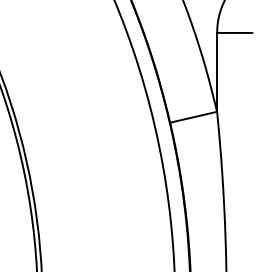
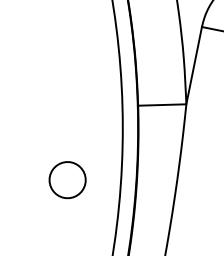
circle: (115, 209) -> (67, 179), added

